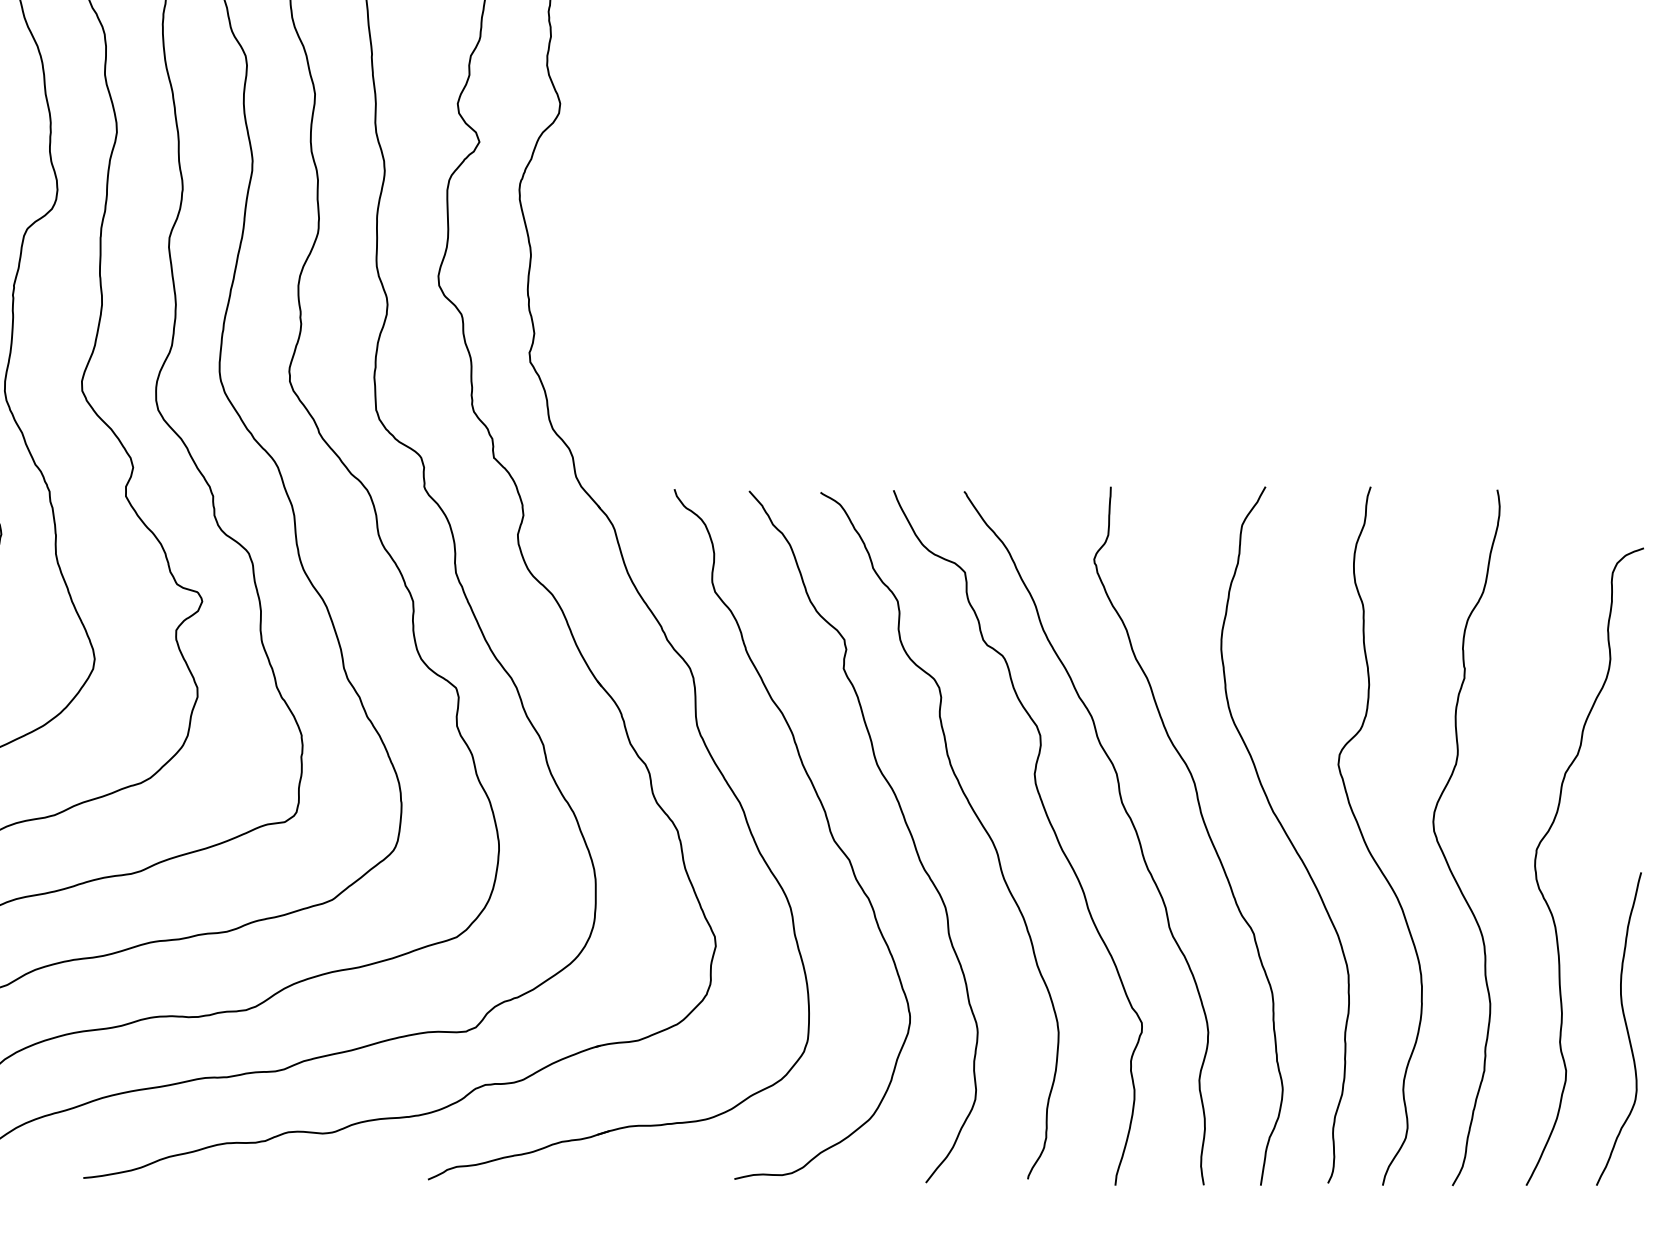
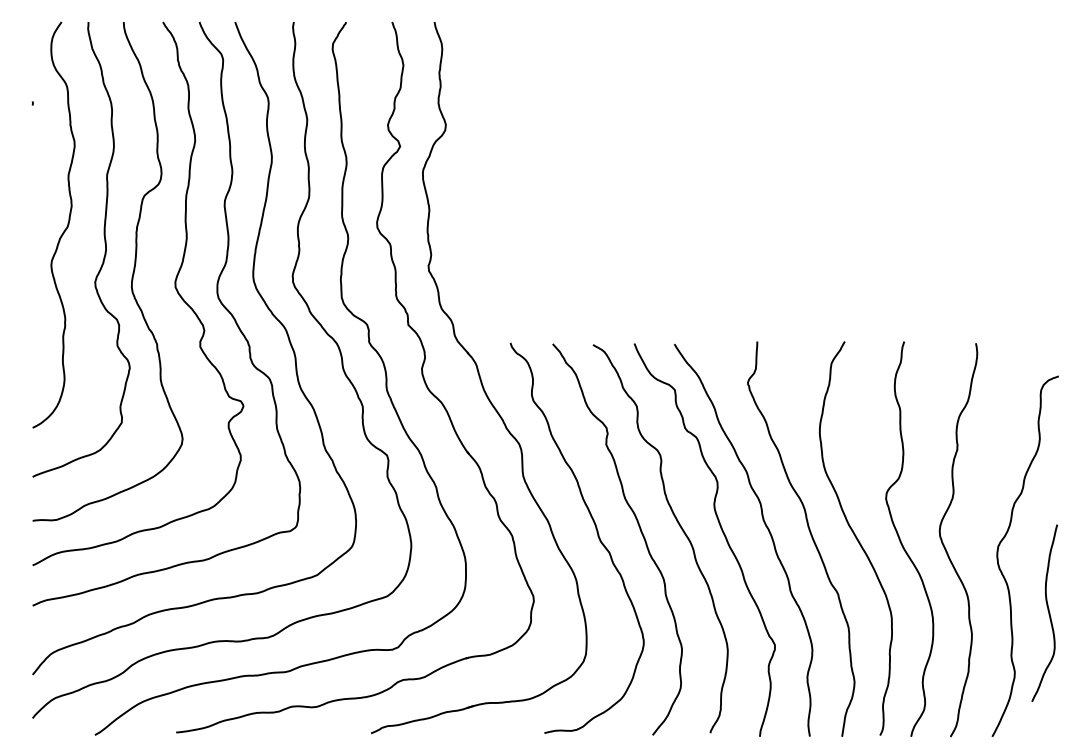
curve: (1623, 1024) -> (1047, 610), moved

